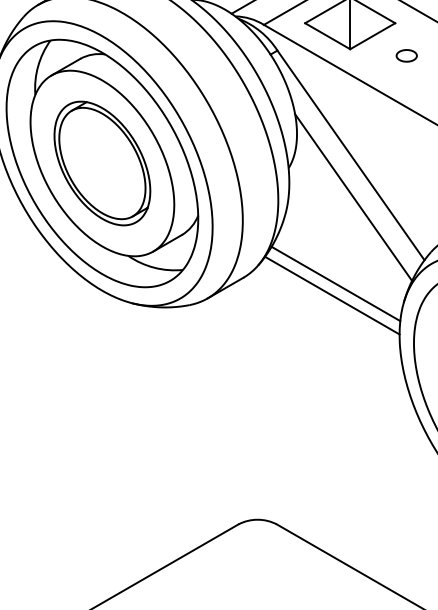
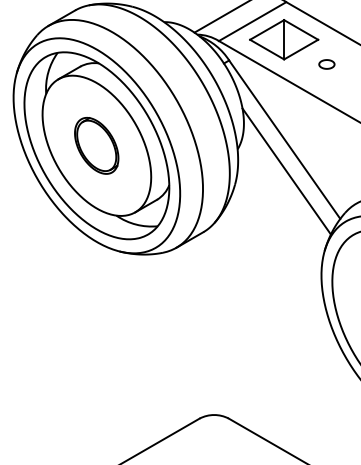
part: (101, 163) -> (96, 145), size x0.6
line: (336, 283) -> (273, 236), removed
line: (332, 295) -> (270, 245), removed

